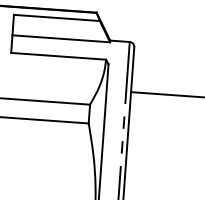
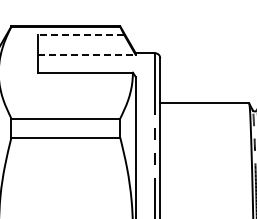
line: (56, 17) -> (80, 34), solid -> dashed
line: (60, 39) -> (86, 55), solid -> dashed

